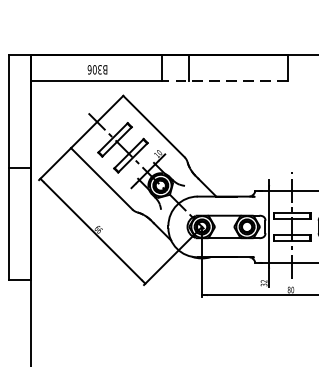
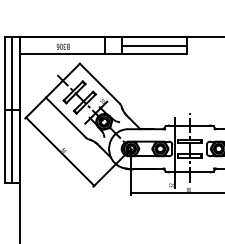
line: (238, 67) -> (154, 45), added
line: (225, 81) -> (146, 54), dashed -> solid
line: (17, 167) -> (11, 110), added

